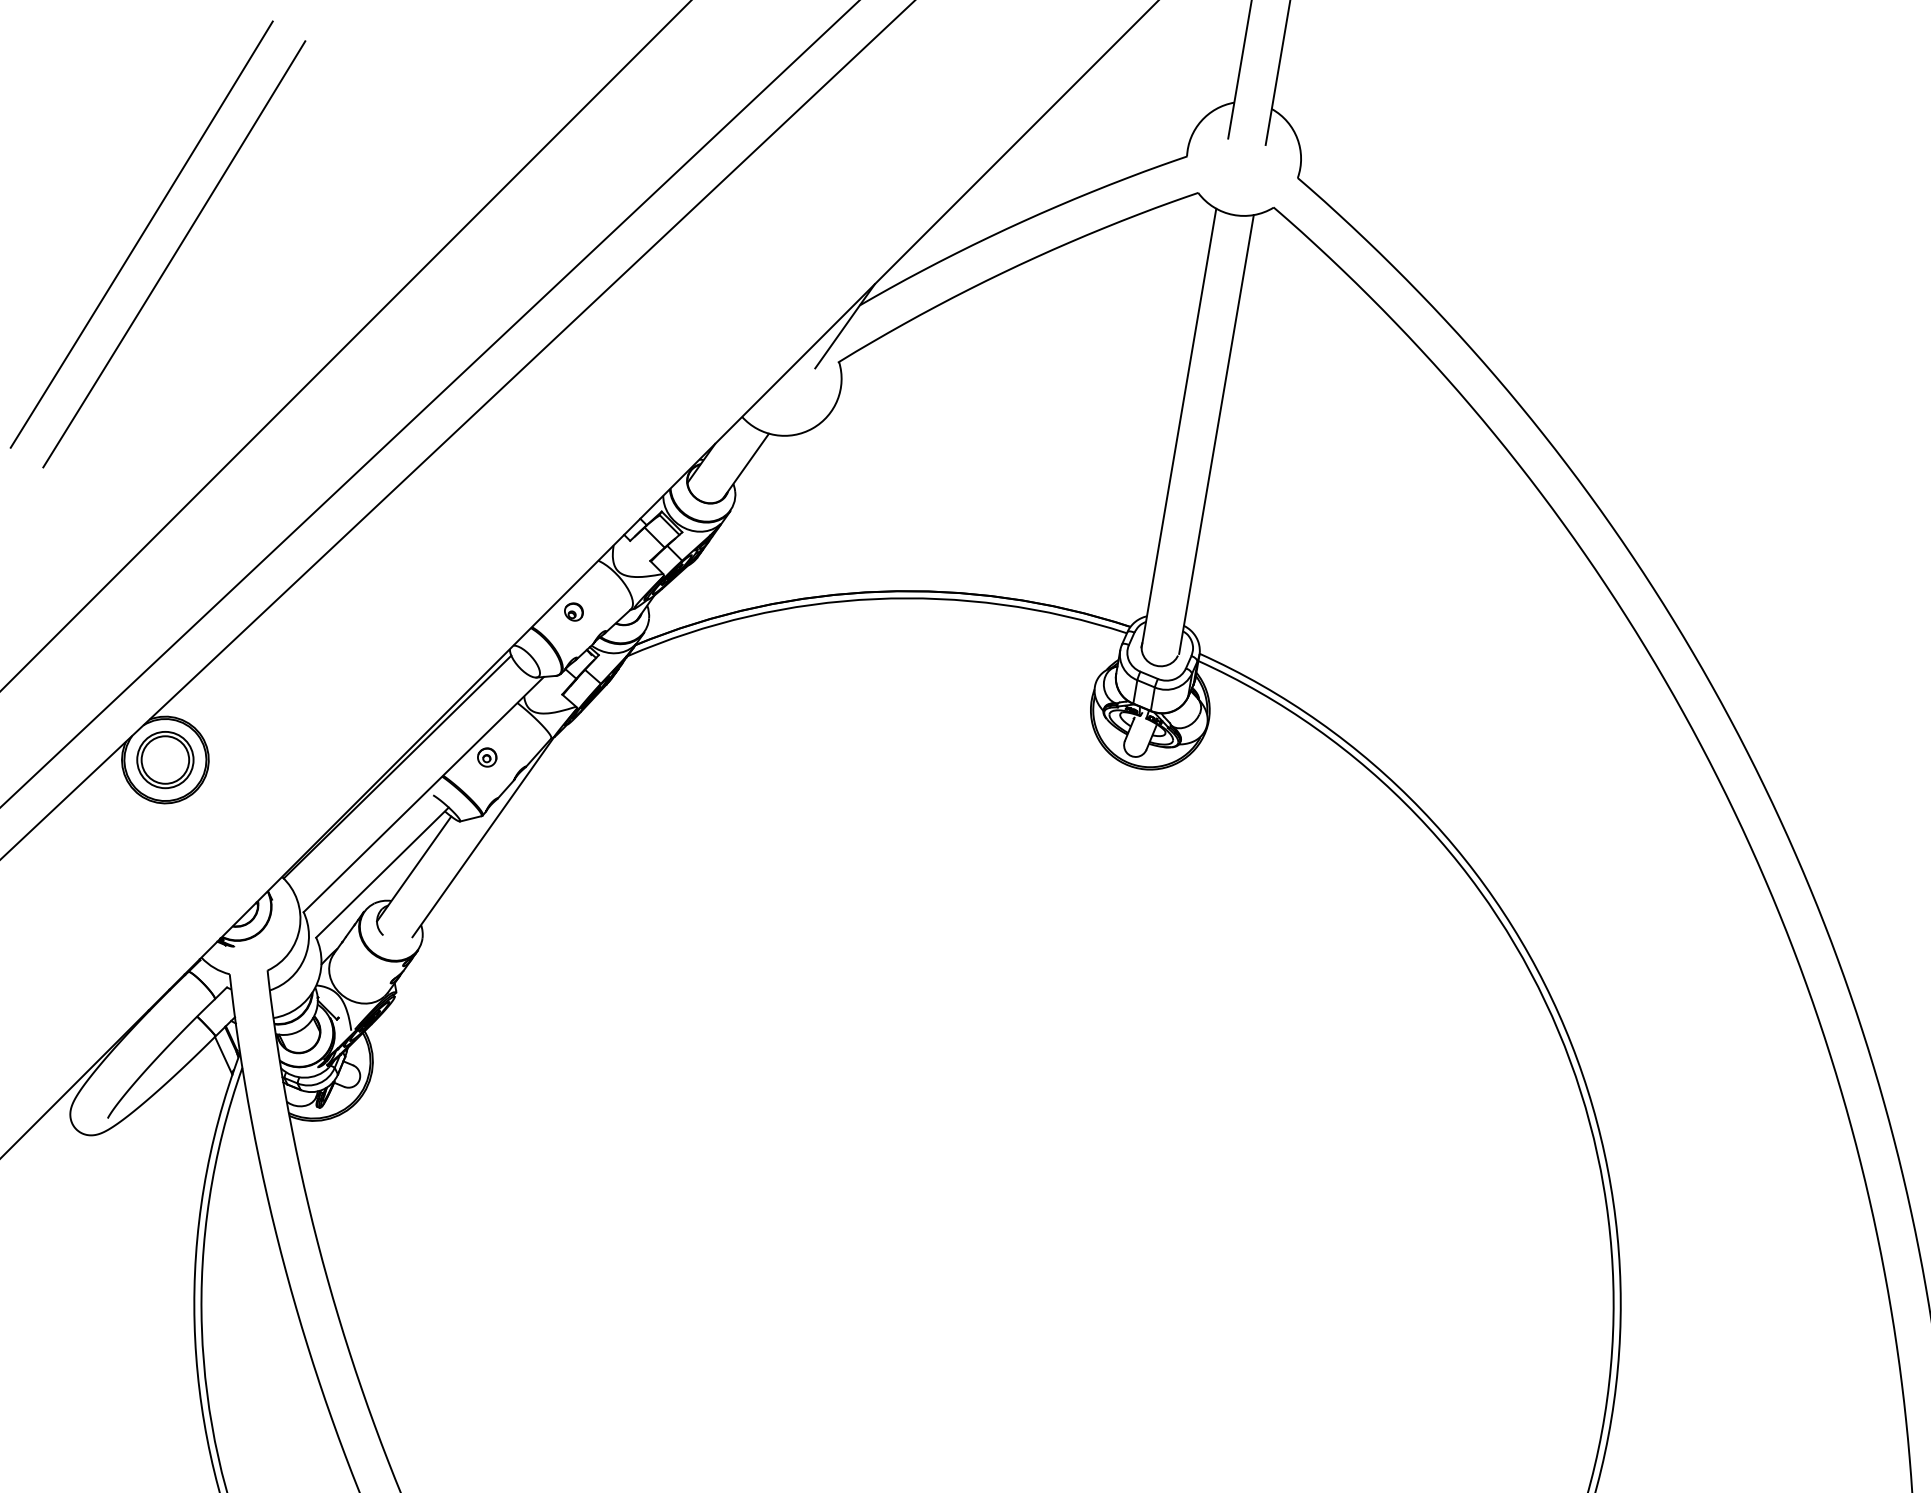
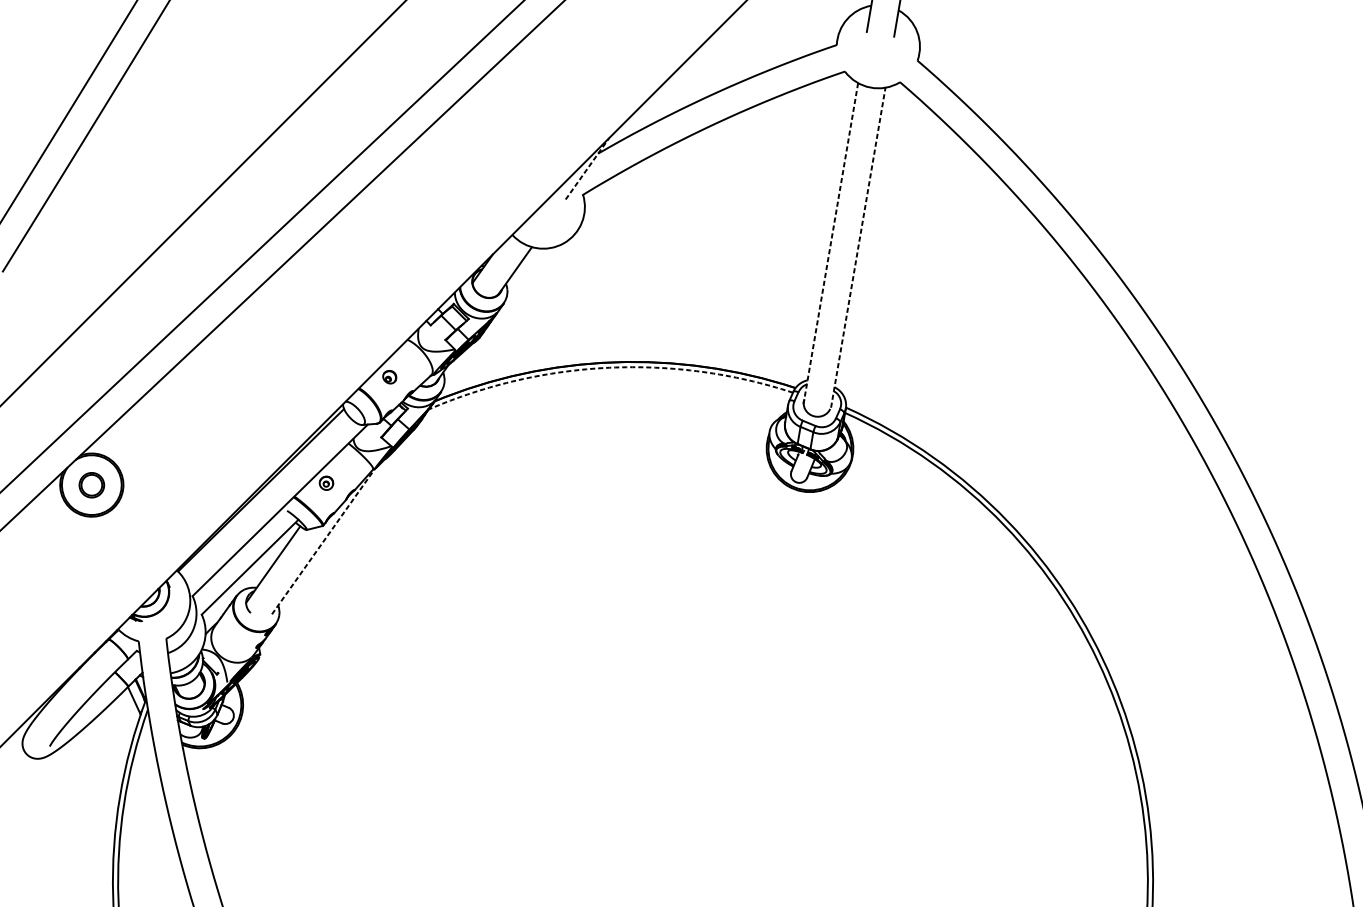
line: (845, 326) -> (587, 168), solid -> dashed
line: (1179, 427) -> (831, 242), solid -> dashed
line: (1216, 434) -> (858, 247), solid -> dashed
arc: (875, 599) -> (609, 368), solid -> dashed
part: (165, 760) -> (91, 485), size x0.6
line: (483, 837) -> (323, 541), solid -> dashed

